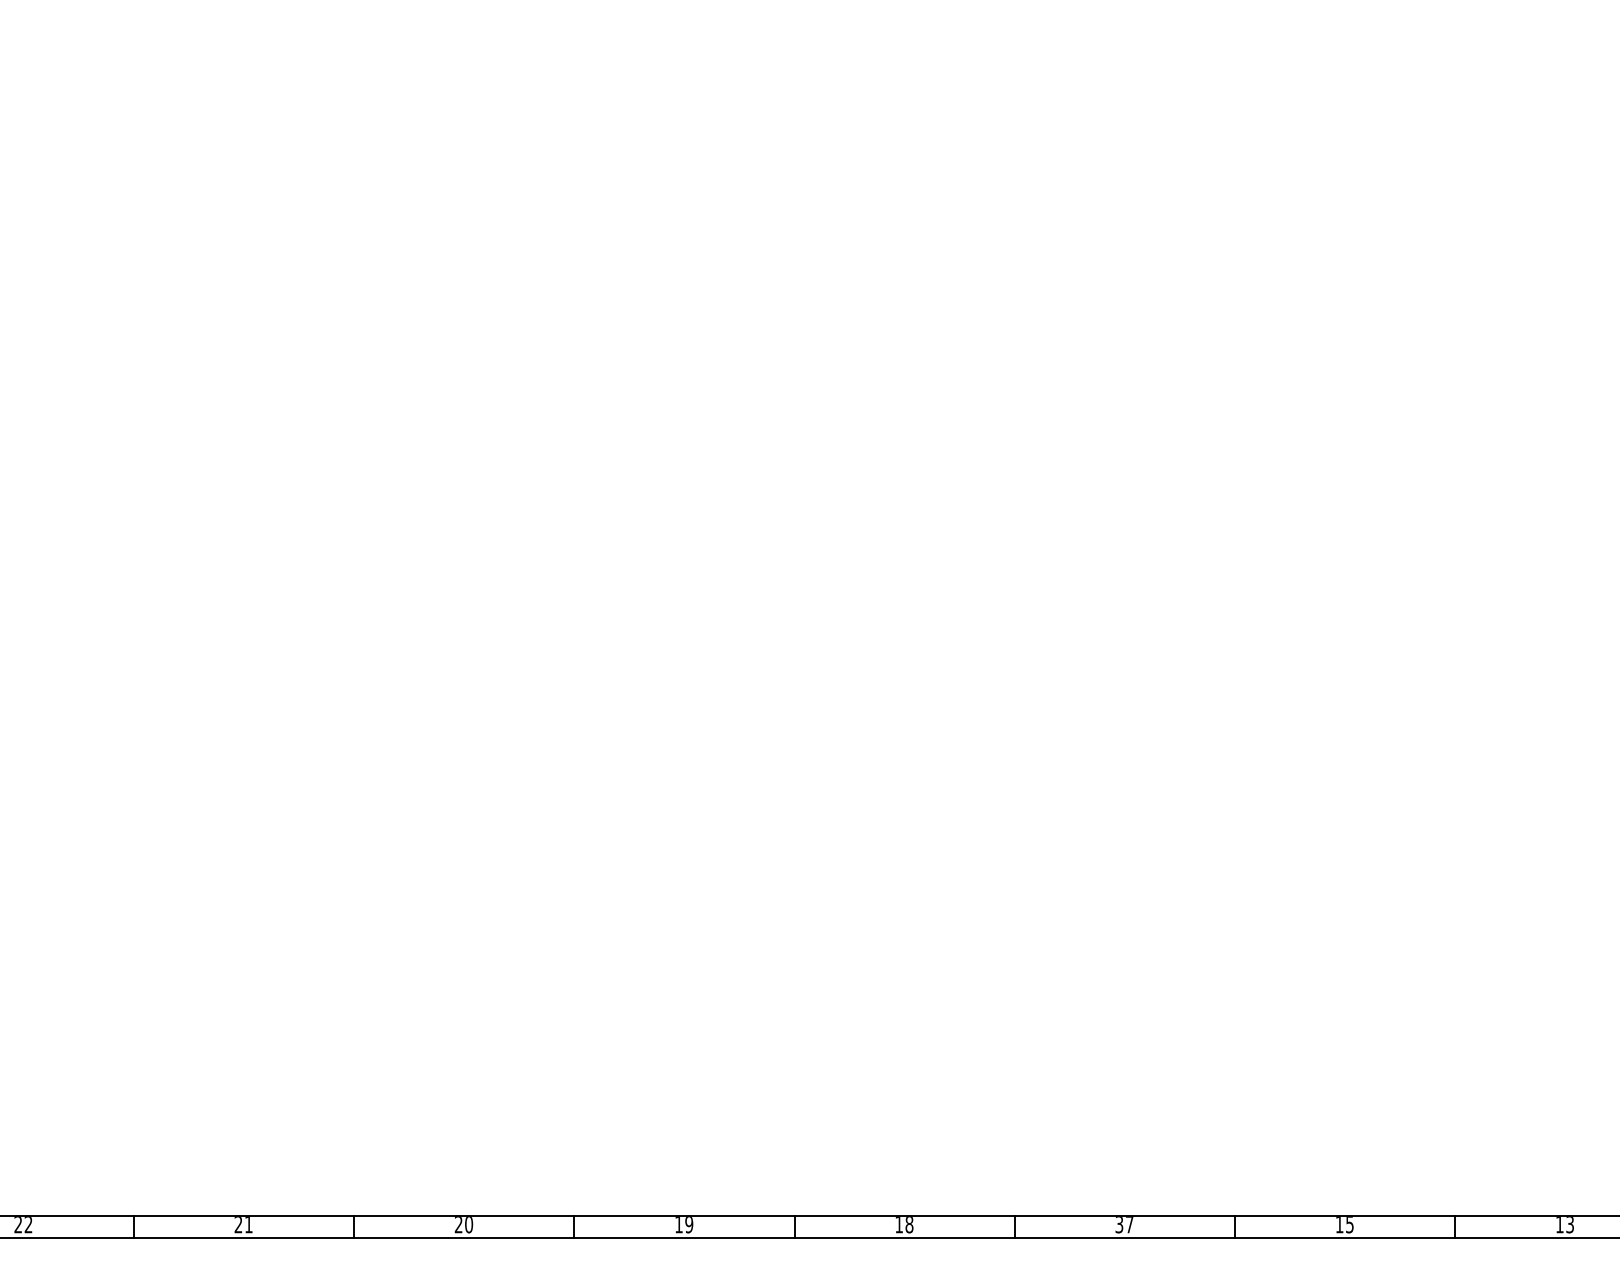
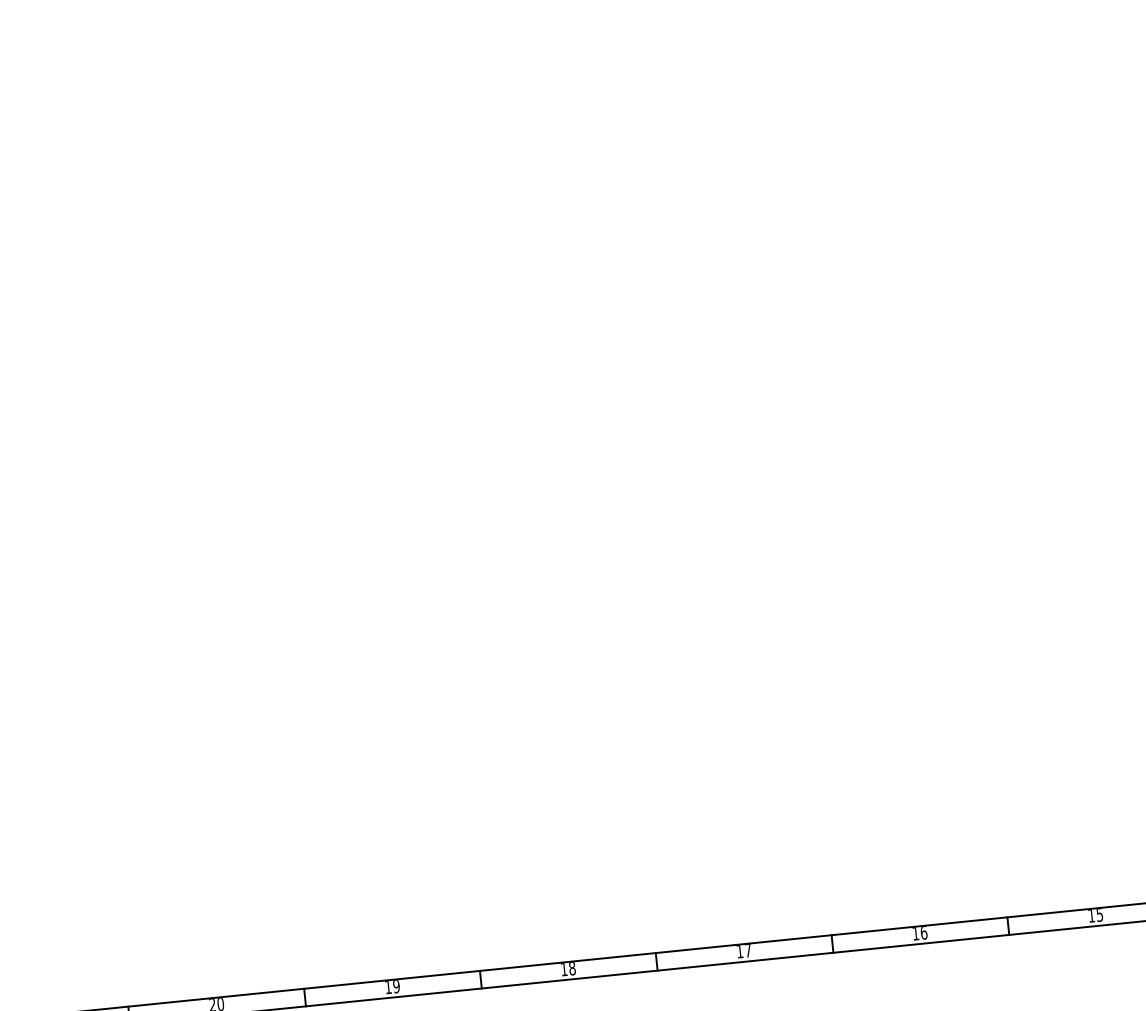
text: (1569, 1224) -> (1099, 914), 13 -> 15
text: (1119, 1225) -> (740, 952), 37 -> 17
text: (1349, 1225) -> (923, 933), 15 -> 16

